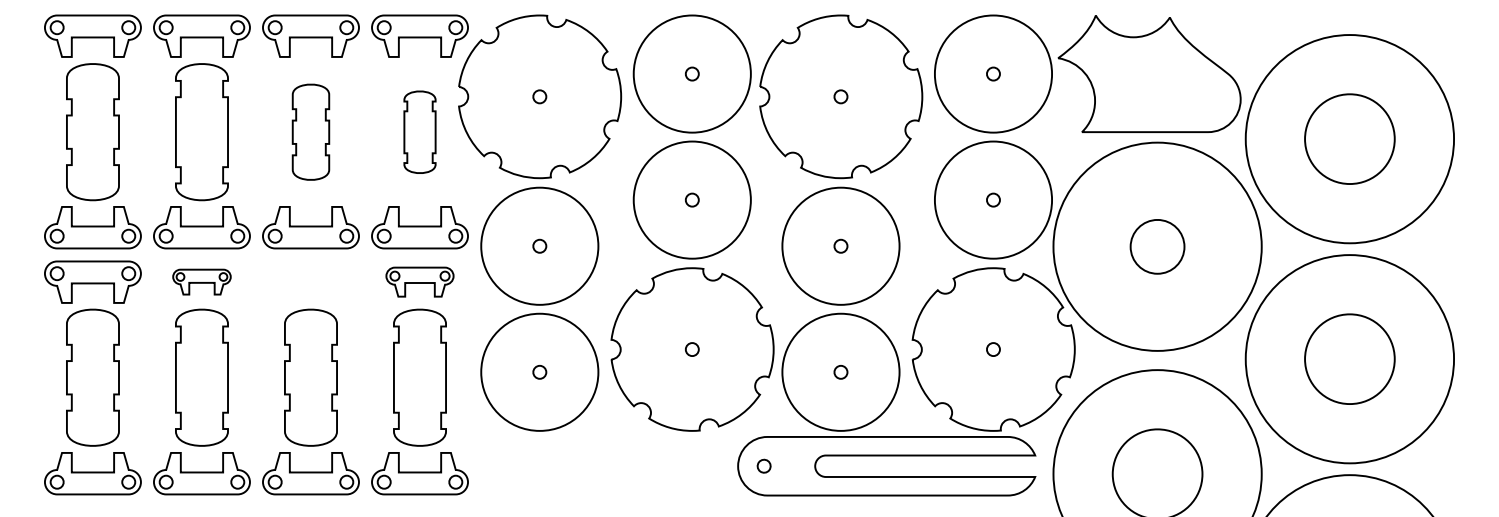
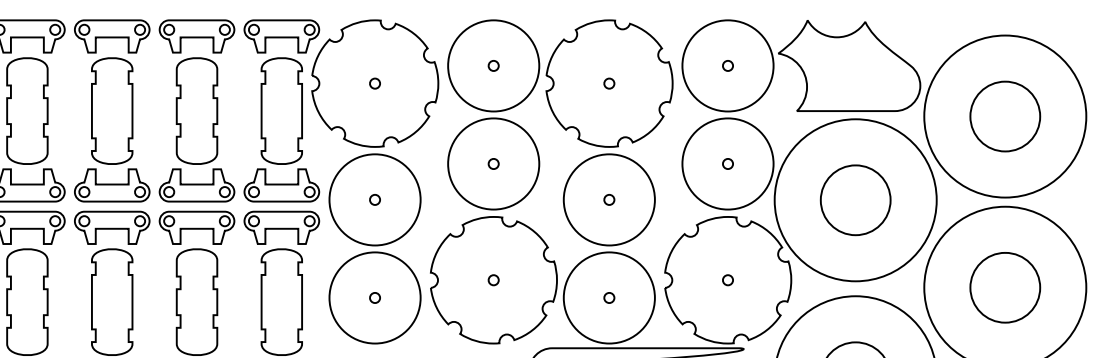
part: (310, 132) -> (196, 111), size x1.43
part: (419, 132) -> (281, 111), size x1.67
part: (1157, 246) -> (855, 200), size x1.67
part: (201, 281) -> (111, 227), size x1.67
part: (310, 281) -> (196, 227), added
part: (419, 281) -> (281, 227), size x1.43

